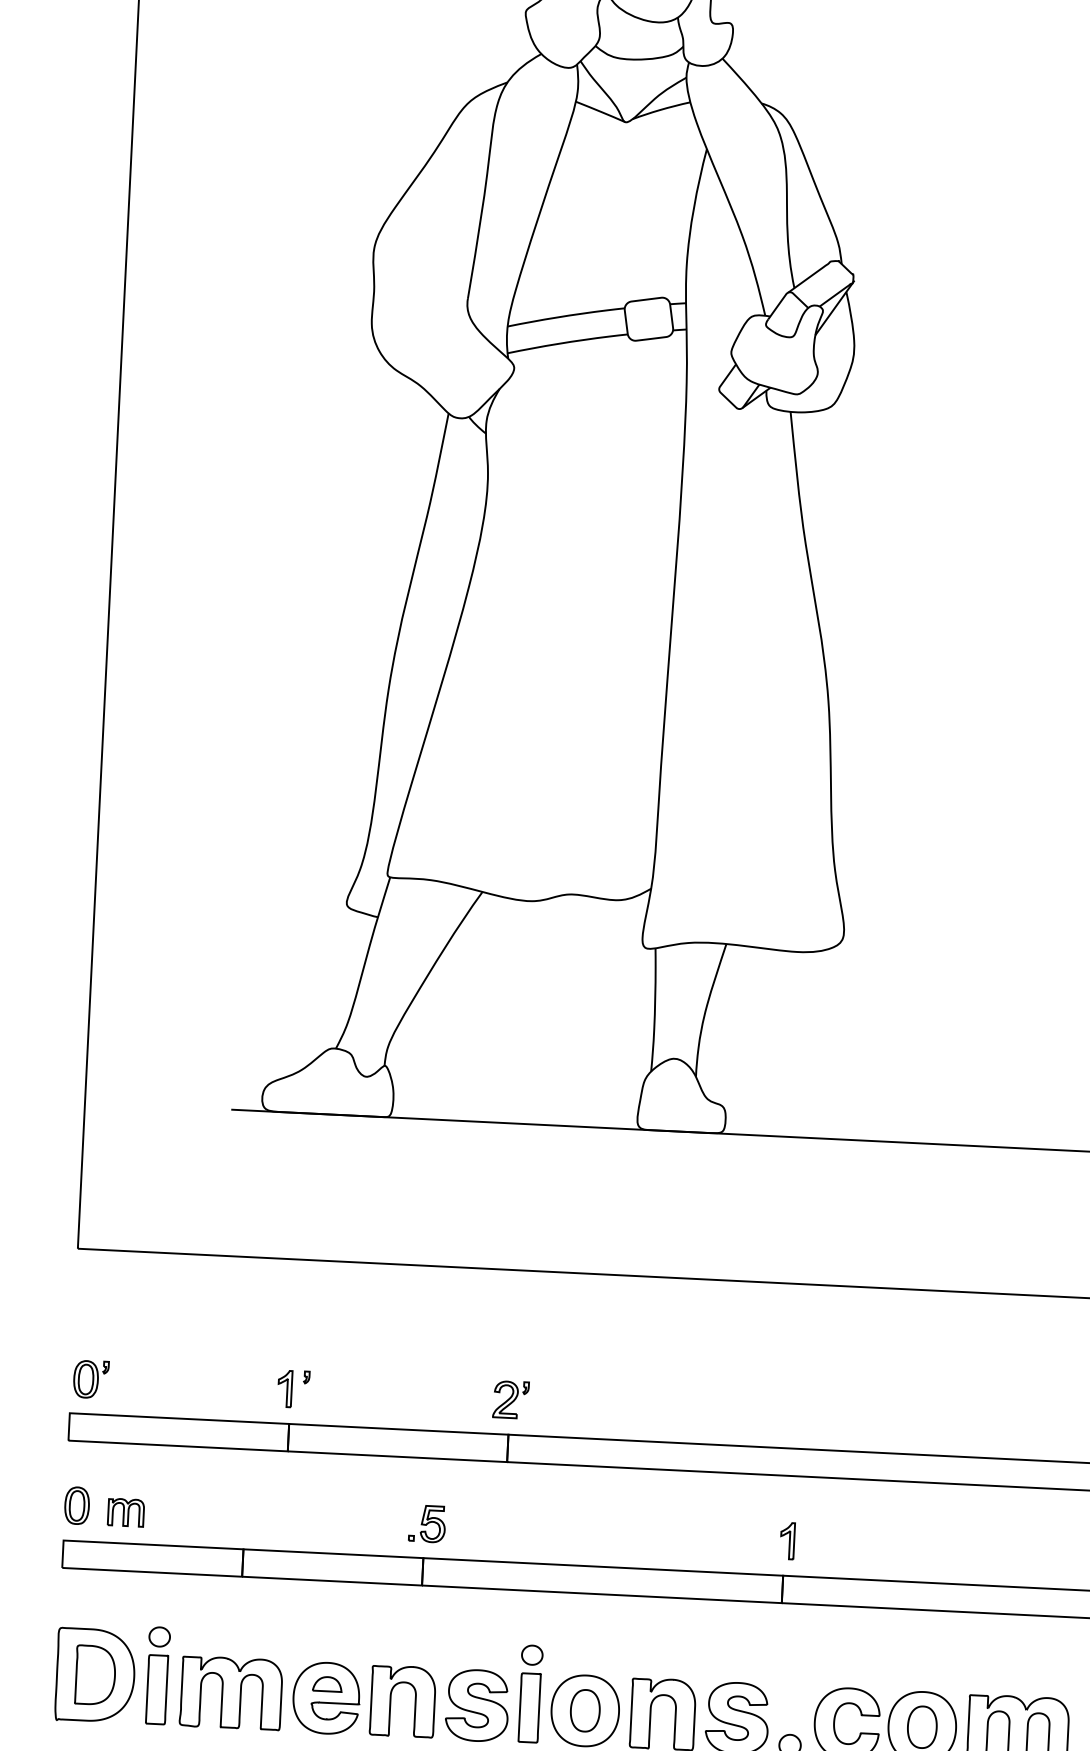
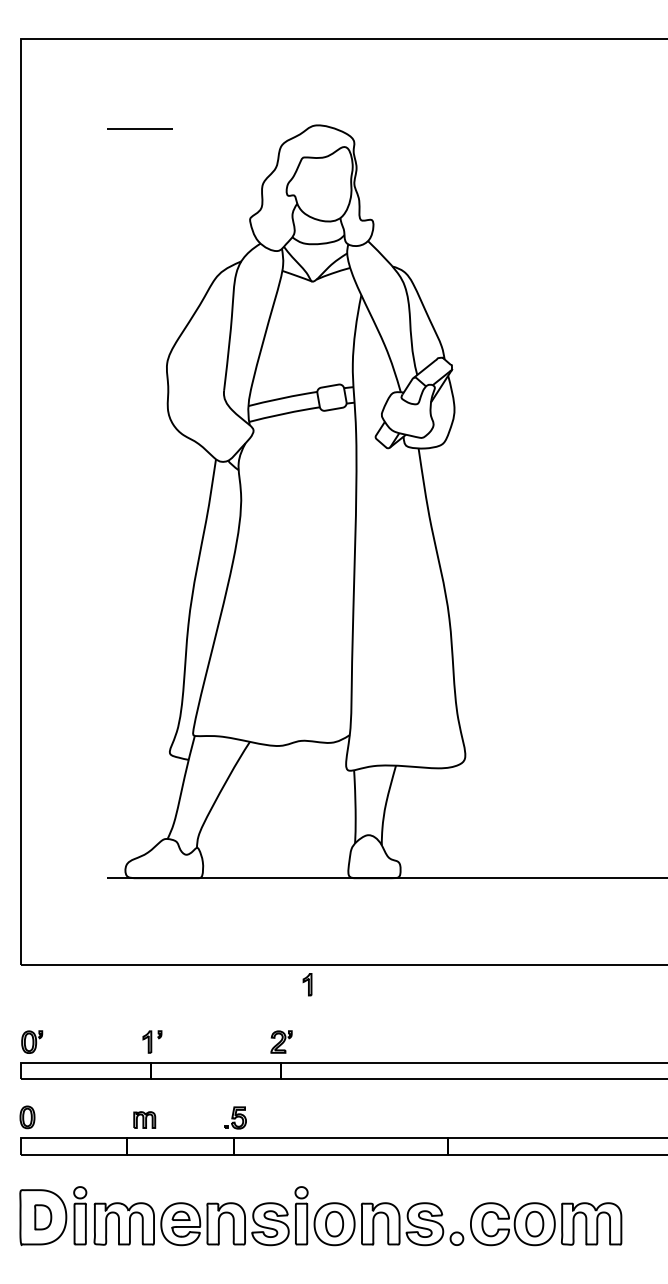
part: (125, 1511) -> (144, 1119), moved
part: (787, 1540) -> (307, 984), moved
part: (94, 1675) -> (42, 1217), size x0.7

